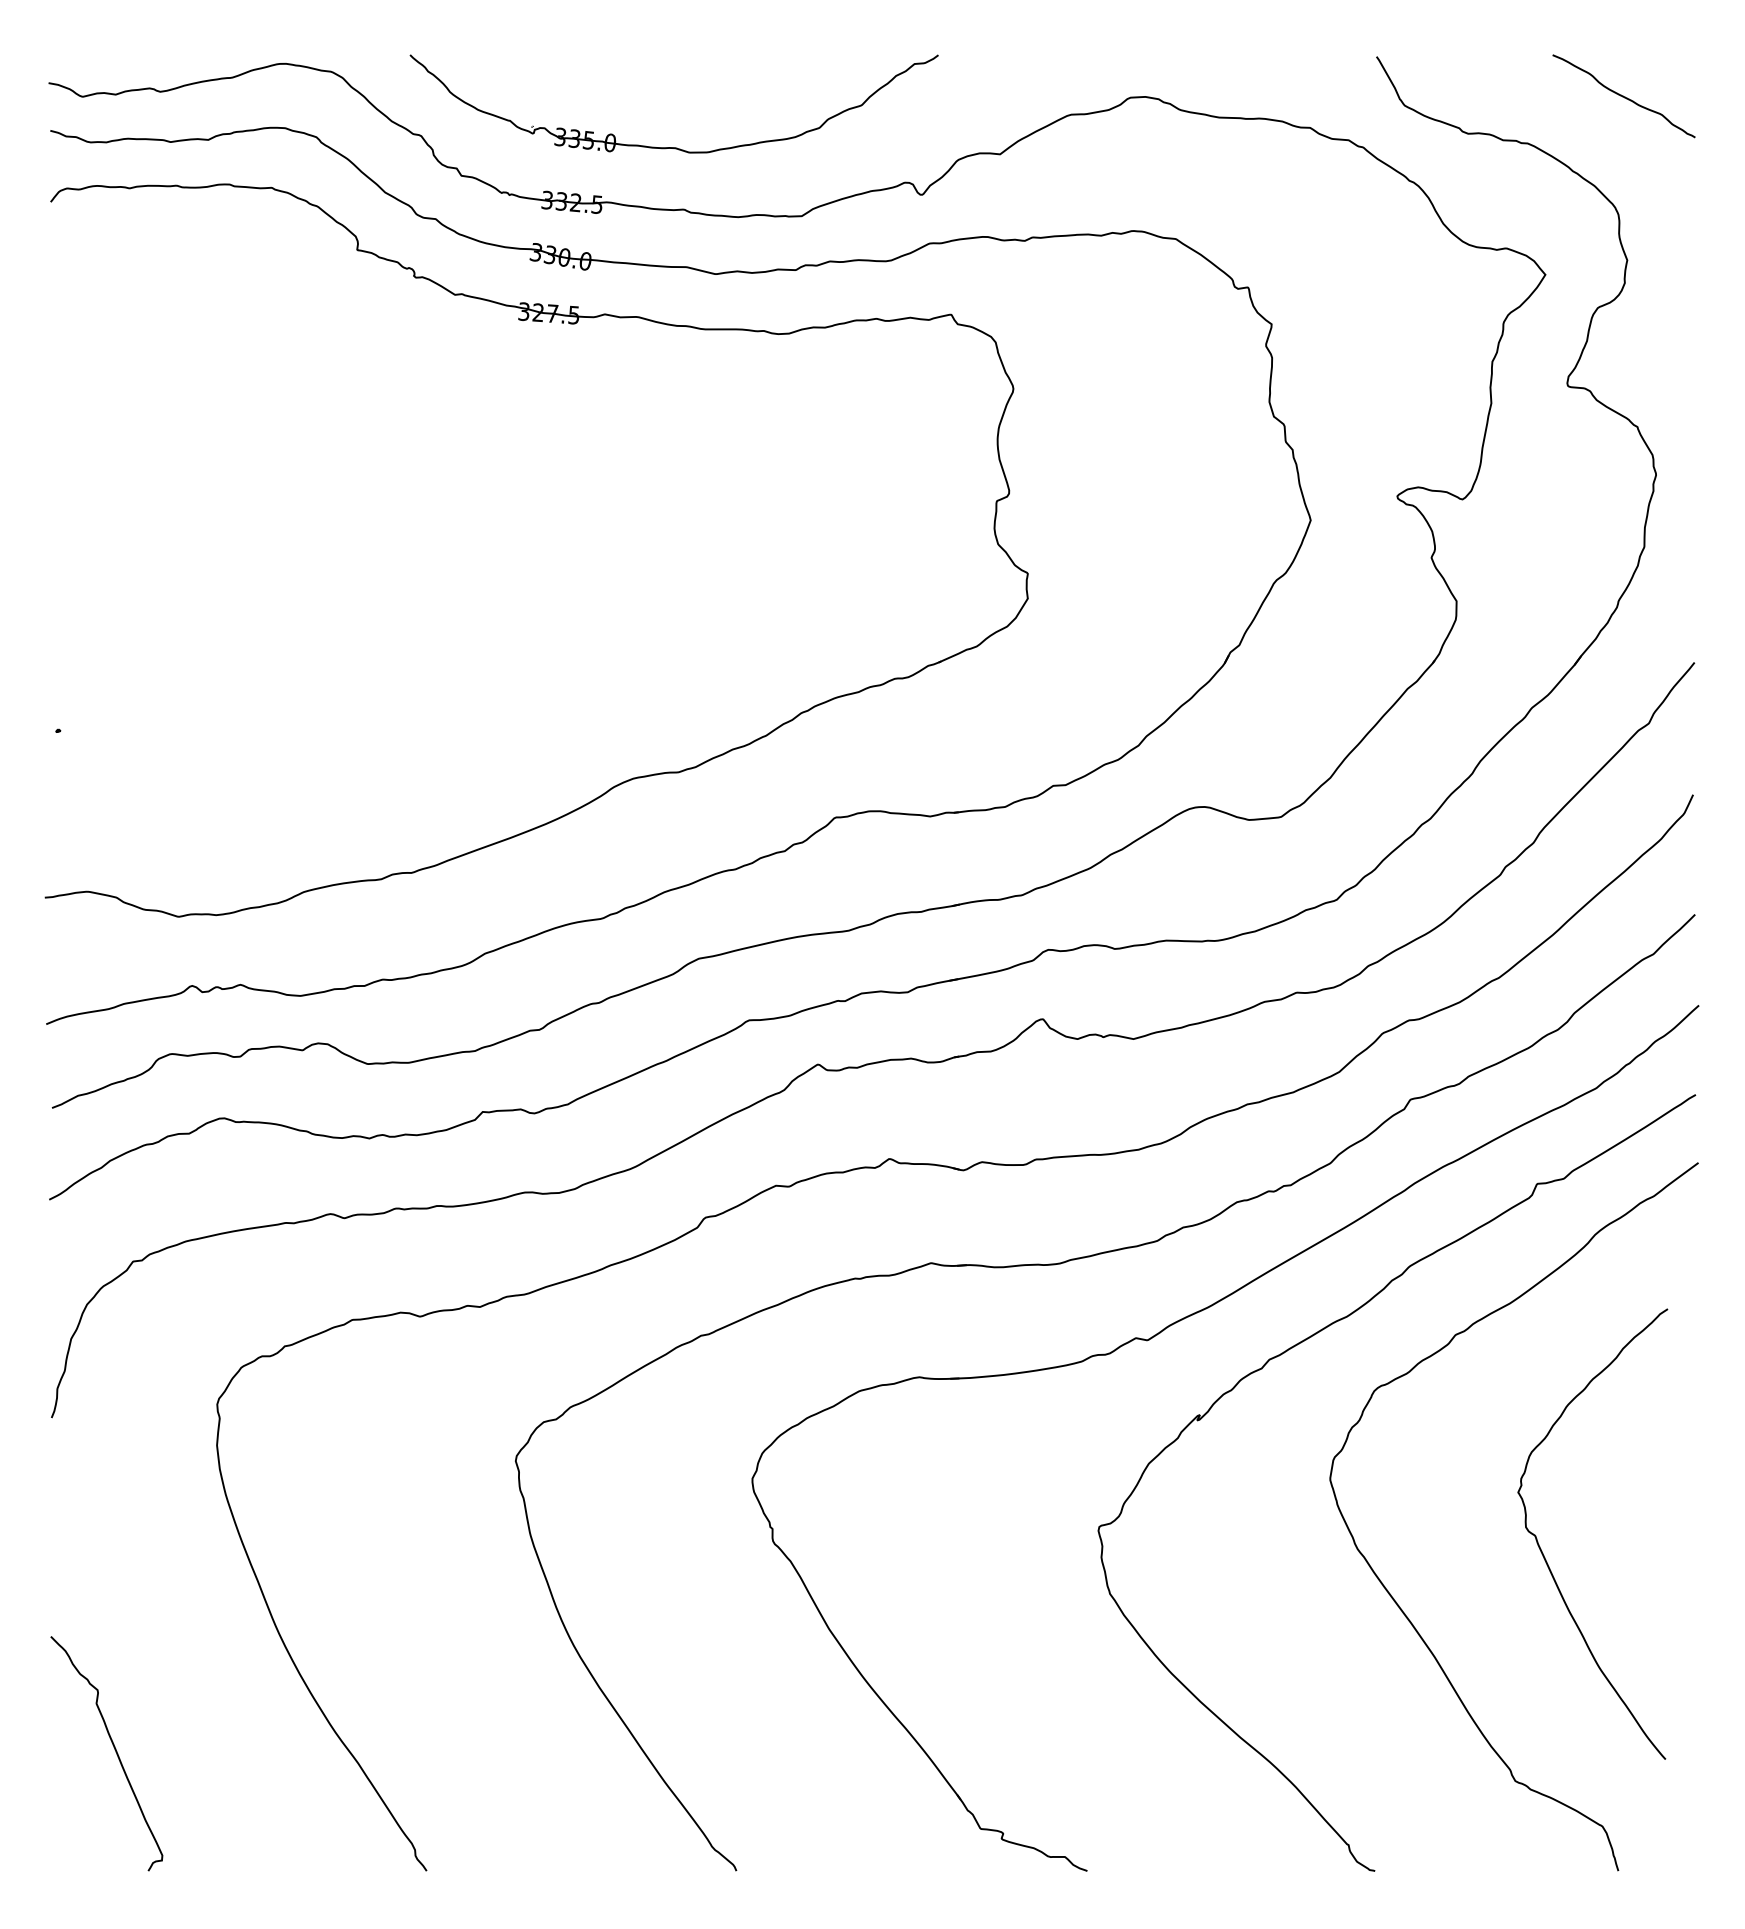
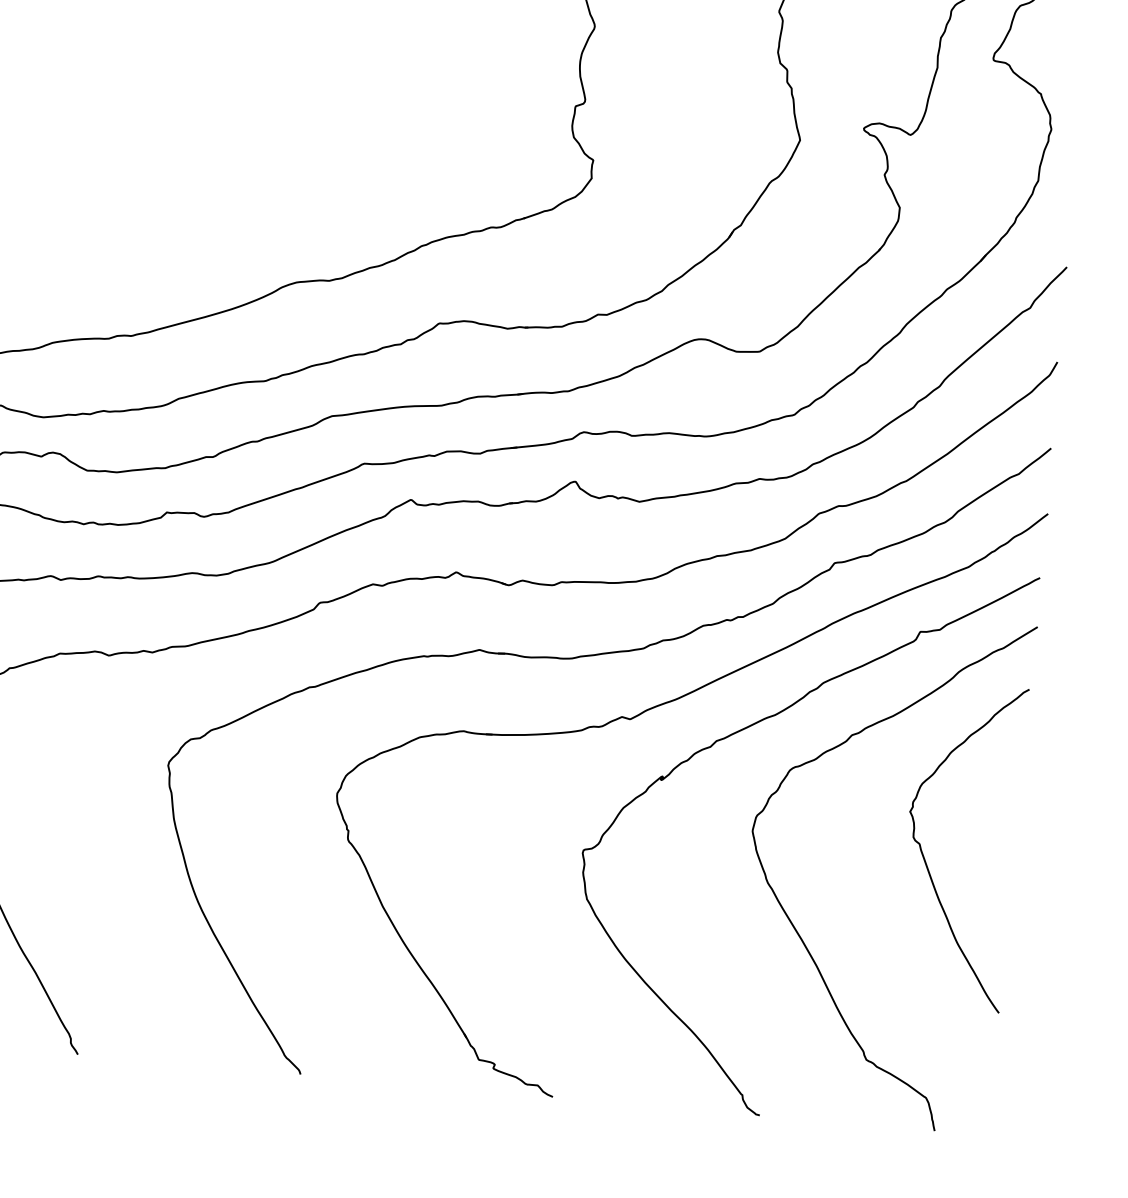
curve: (1545, 1557) -> (925, 860), moved

